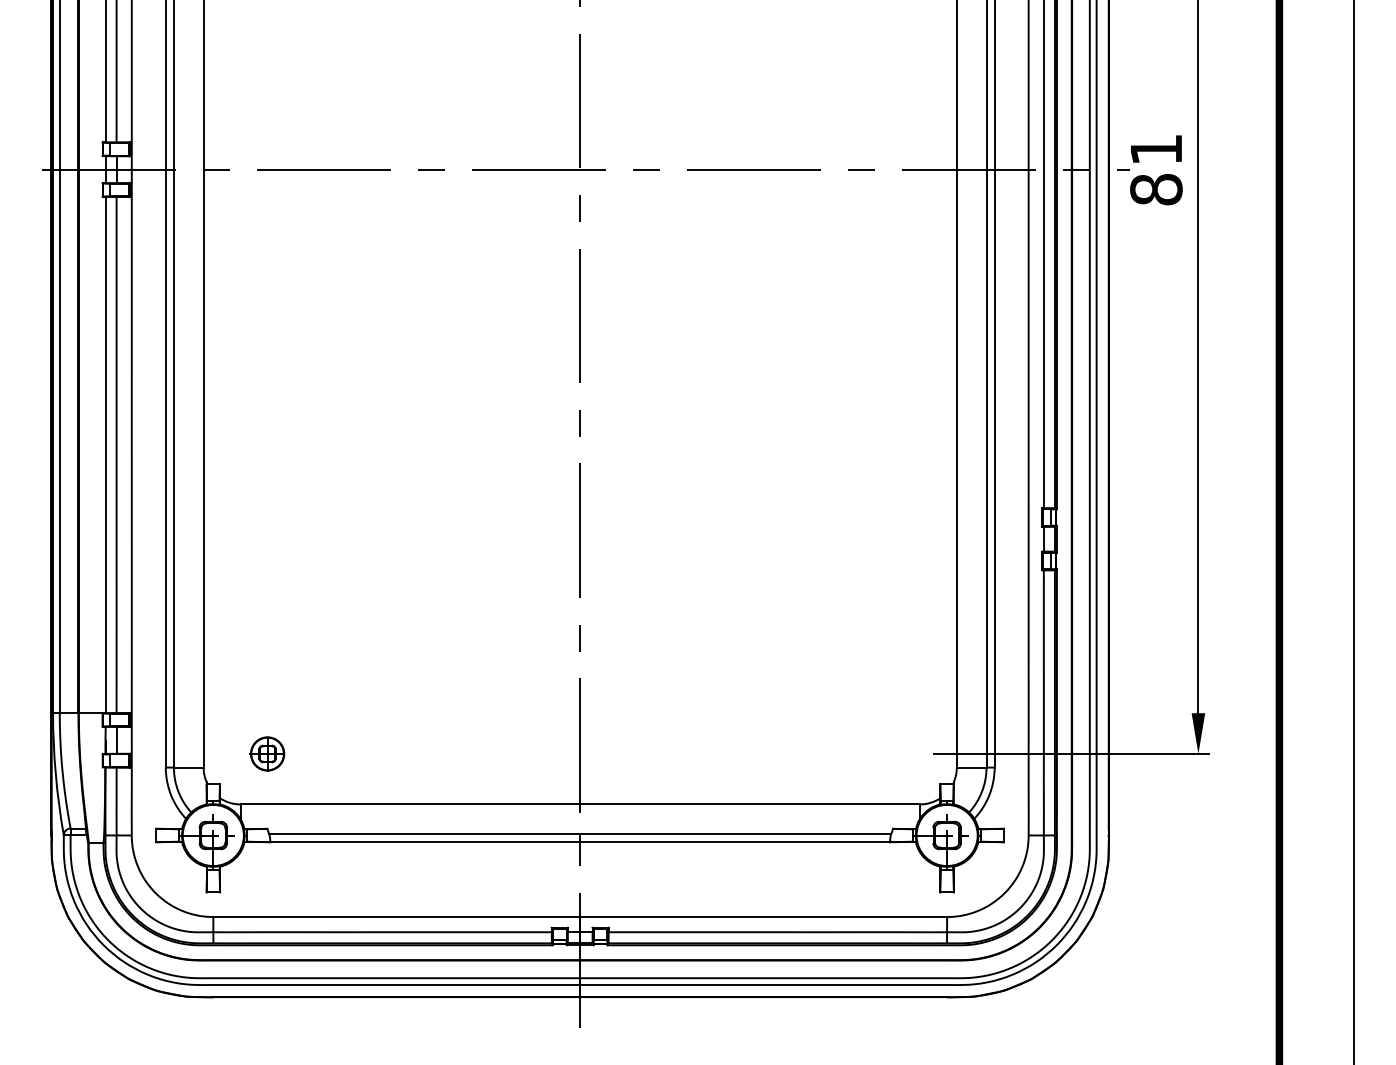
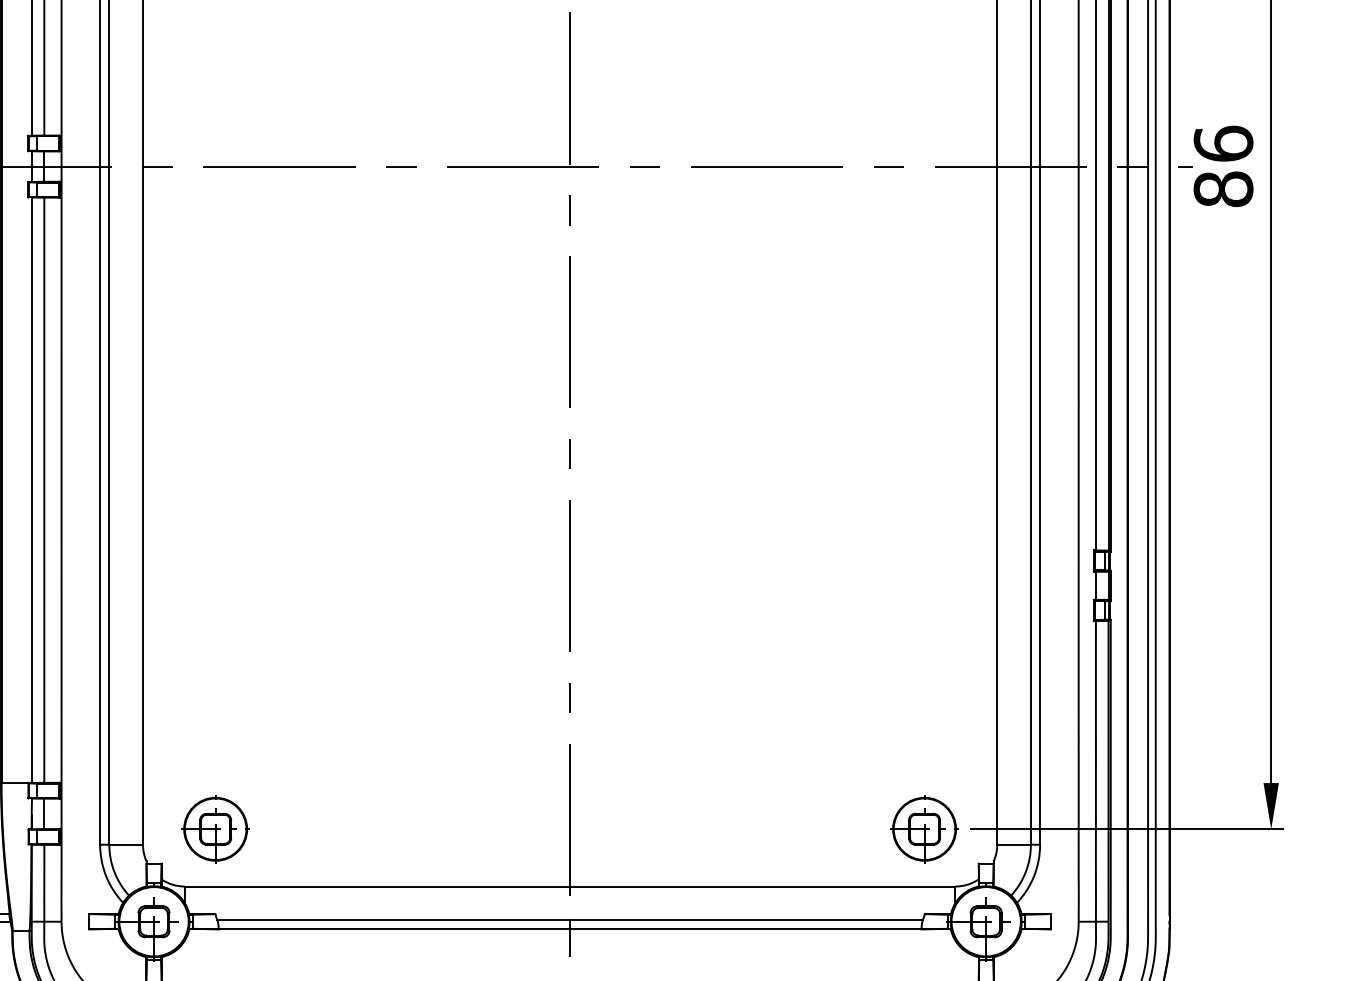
text: (1156, 149) -> (1223, 143), 81 -> 86
part: (267, 753) -> (215, 828), size x1.67
part: (892, 753) -> (924, 828), added

